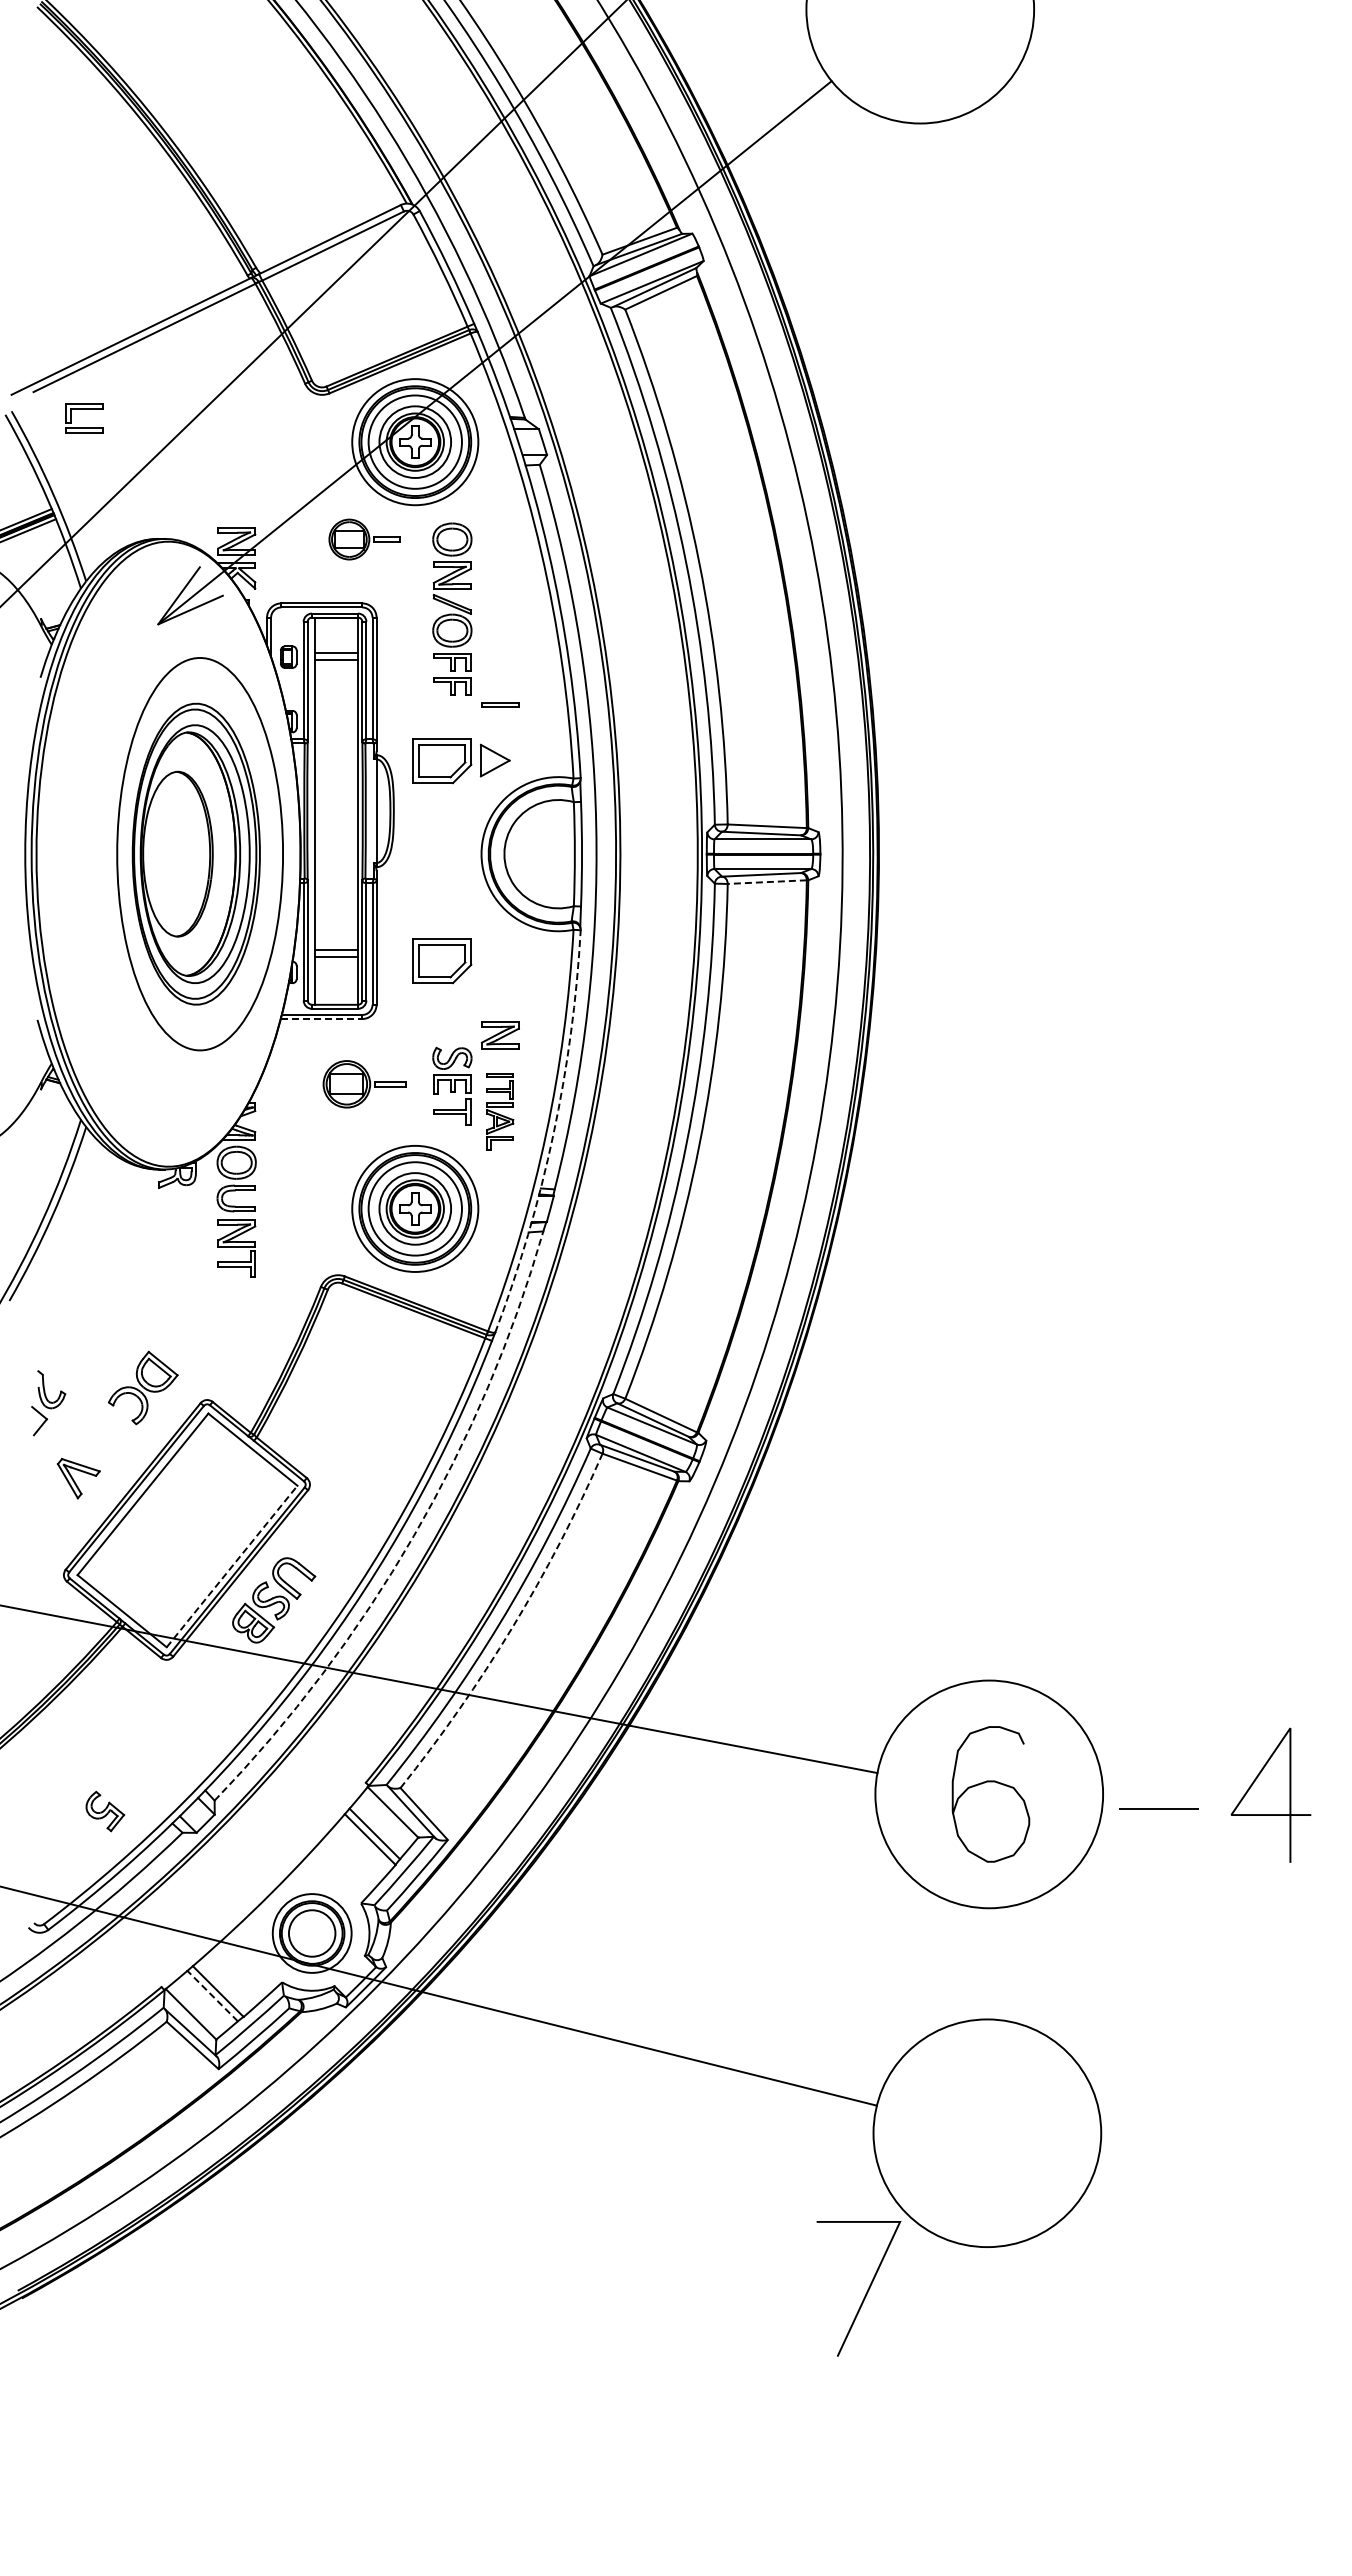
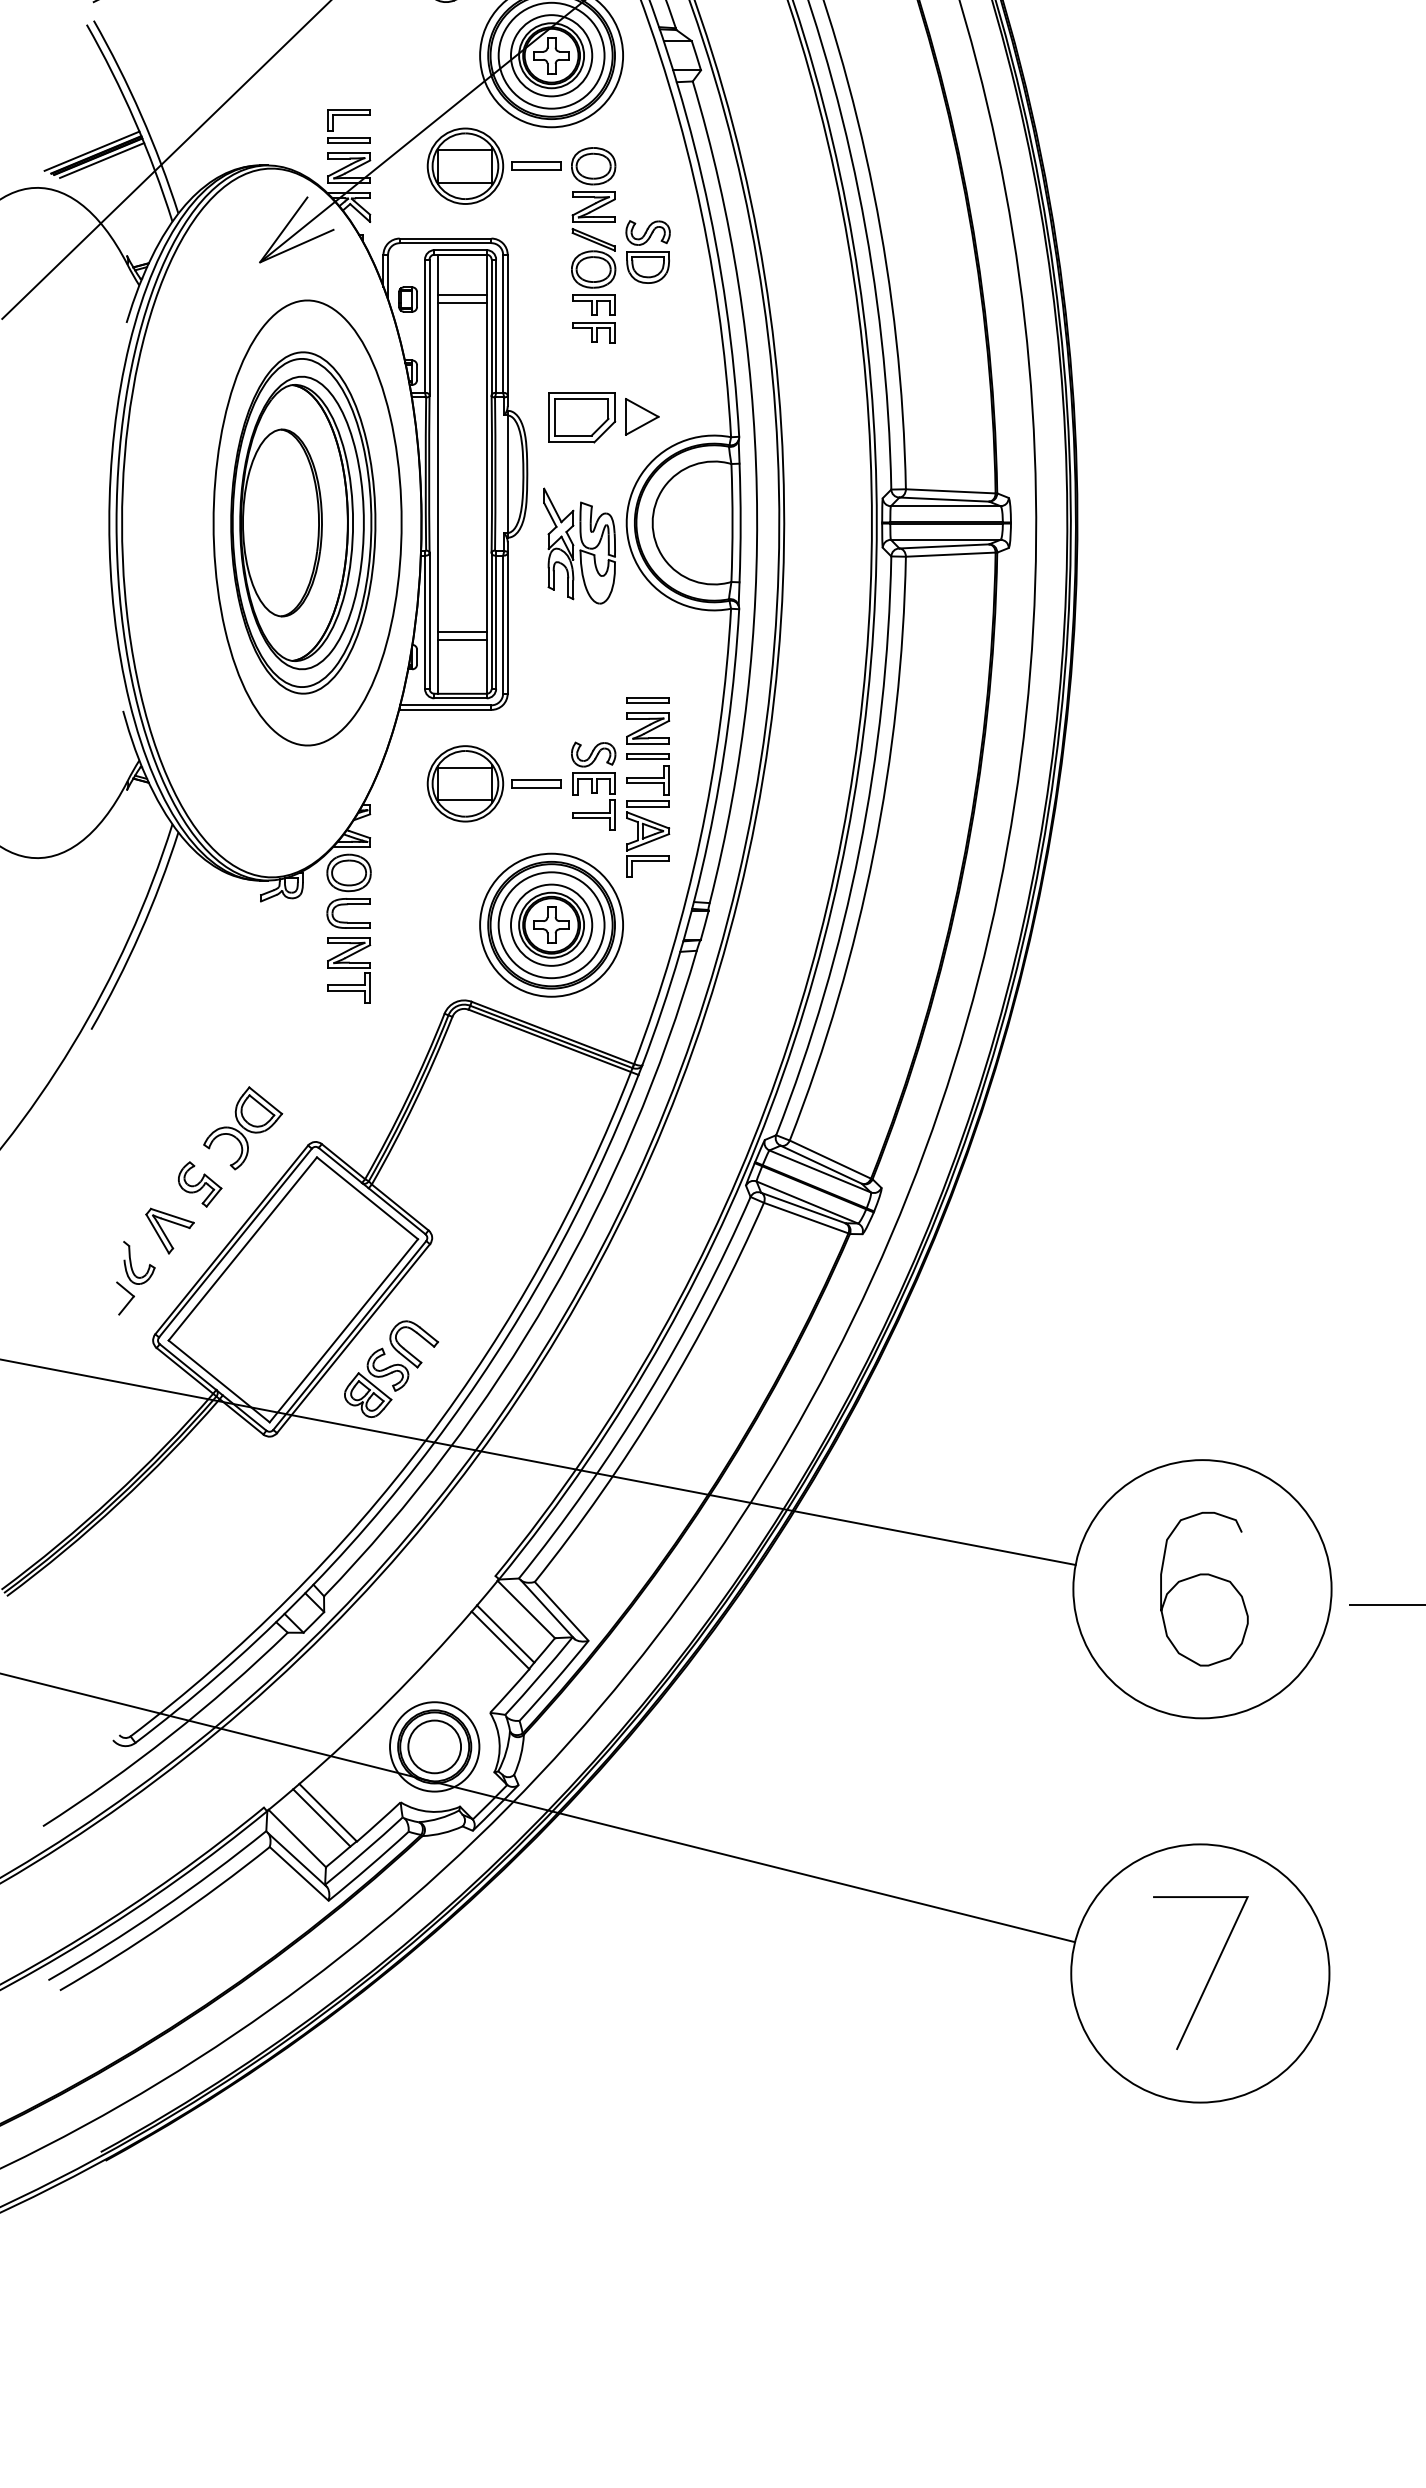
part: (84, 409) -> (348, 116), moved
part: (364, 539) -> (494, 166), size x1.67
part: (500, 614) -> (648, 251), added
part: (500, 704) -> (648, 700), moved
part: (439, 874) -> (579, 546), added
line: (767, 882) -> (951, 555), dashed -> solid
part: (442, 961) -> (582, 644), removed
line: (322, 1019) -> (446, 710), dashed -> solid
part: (364, 1084) -> (494, 784), size x1.43
part: (499, 1111) -> (647, 814), size x1.43
arc: (553, 1134) -> (708, 840), dashed -> solid
part: (48, 1403) -> (135, 1278), moved
arc: (413, 1536) -> (549, 1296), dashed -> solid
line: (232, 1566) -> (344, 1330), dashed -> solid
arc: (512, 1627) -> (661, 1399), dashed -> solid
part: (105, 1811) -> (200, 1184), moved
line: (212, 1996) -> (321, 1818), dashed -> solid
line: (866, 2291) -> (1209, 1975), moved

